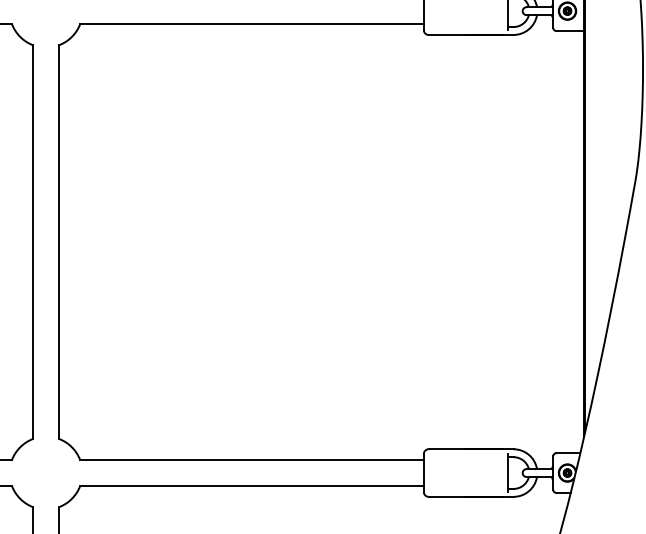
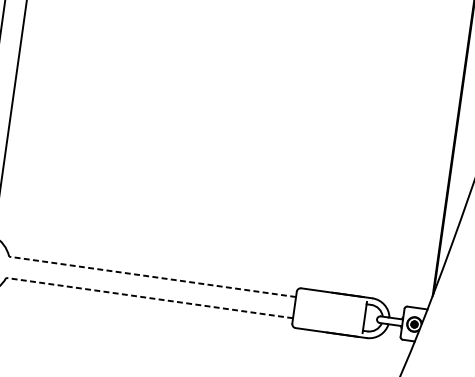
line: (252, 460) -> (152, 277), solid -> dashed
line: (252, 485) -> (149, 297), solid -> dashed

